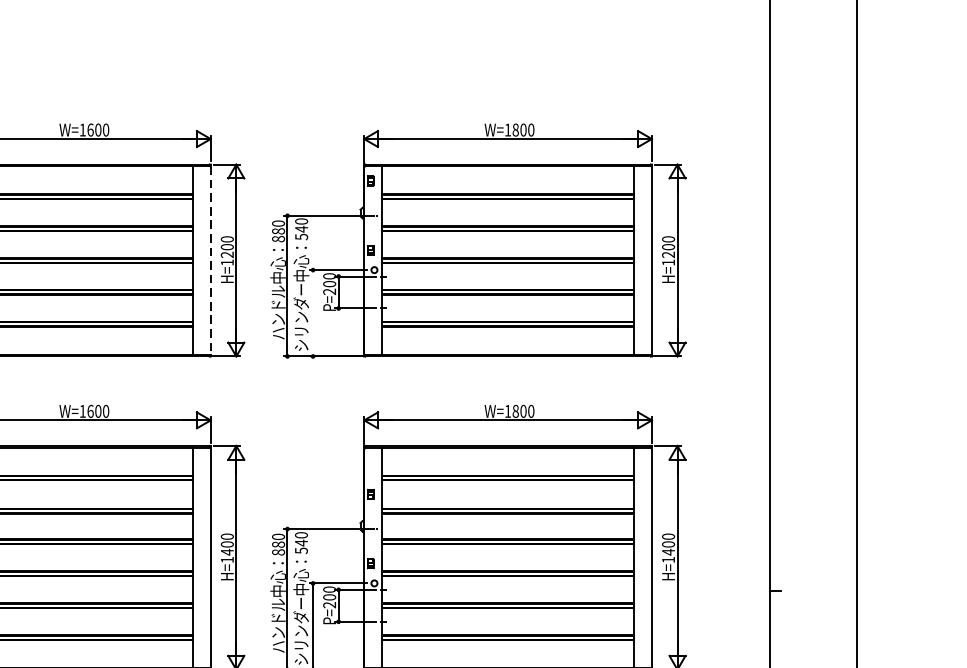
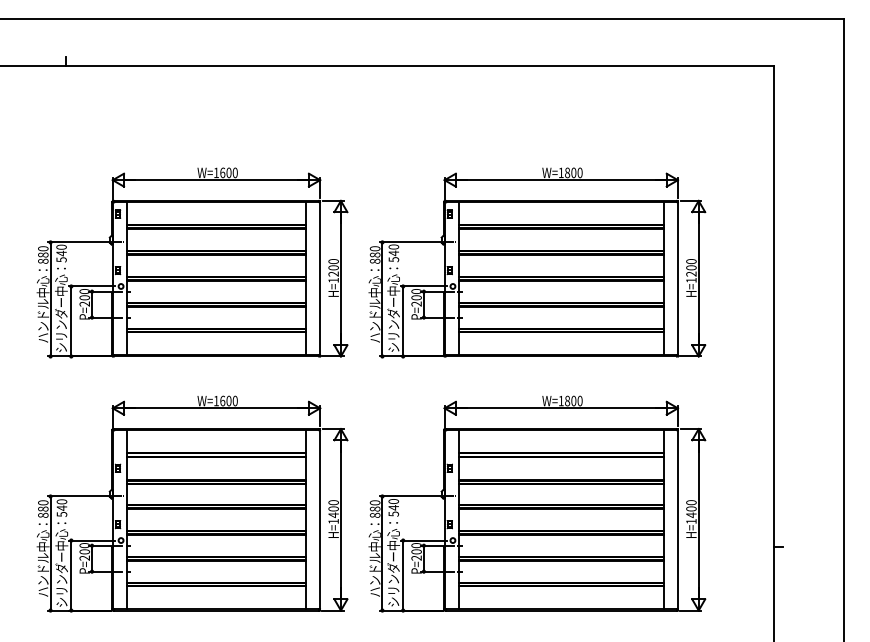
line: (211, 261) -> (320, 279), dashed -> solid
line: (313, 313) -> (403, 321), added

